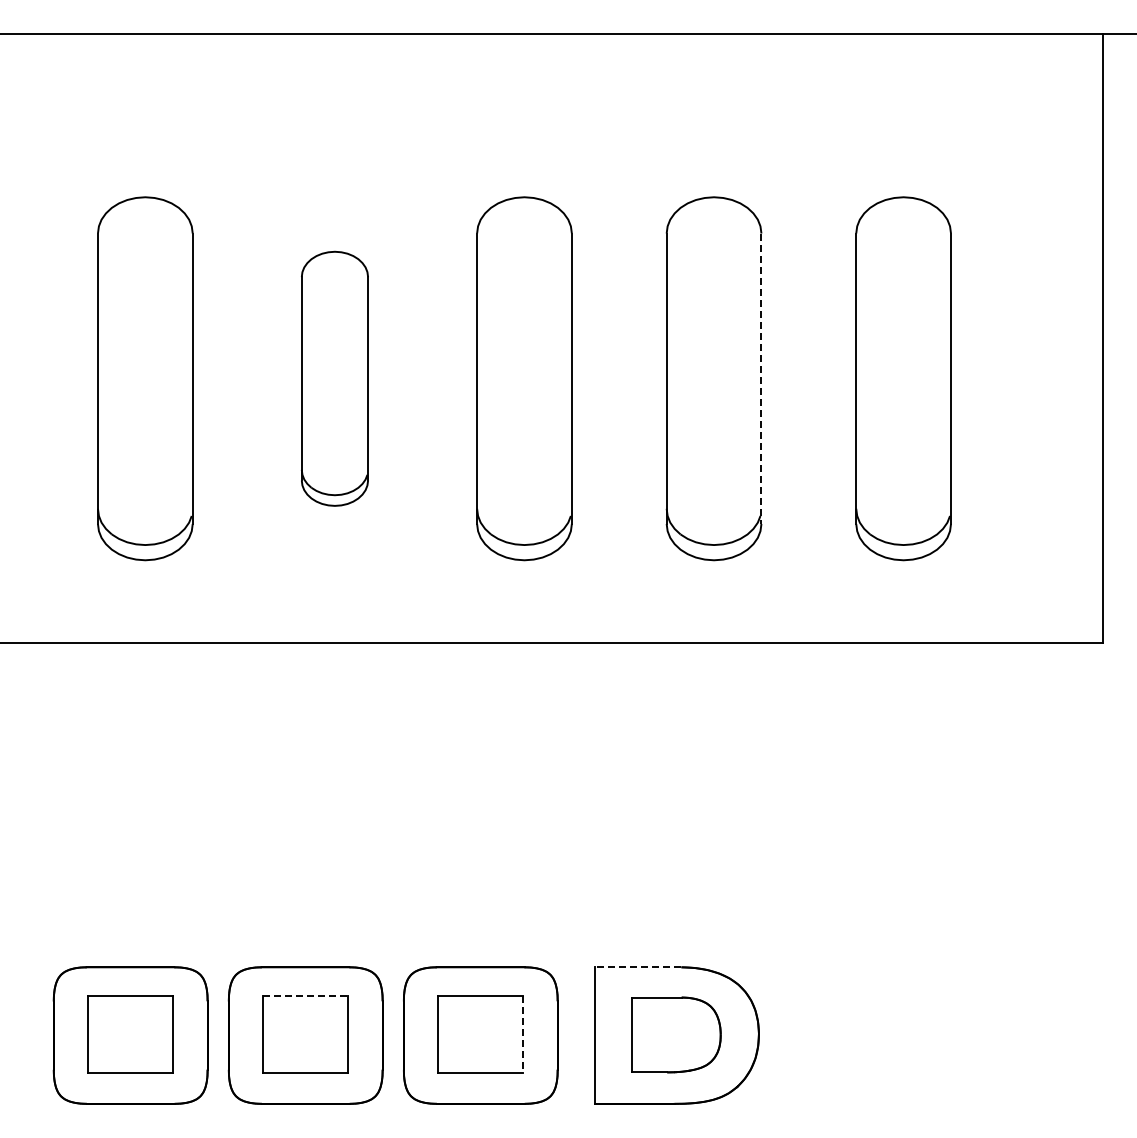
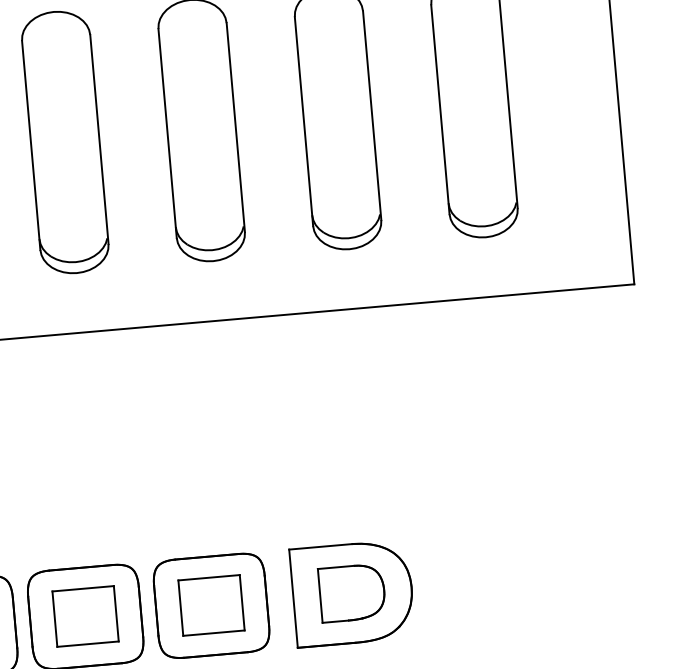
part: (334, 378) -> (65, 142), size x1.43
line: (761, 379) -> (372, 116), dashed -> solid
line: (637, 967) -> (320, 547), dashed -> solid
line: (305, 996) -> (83, 588), dashed -> solid
line: (523, 1034) -> (242, 602), dashed -> solid

